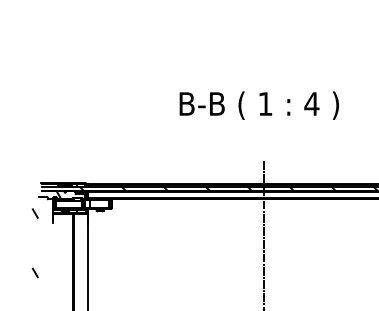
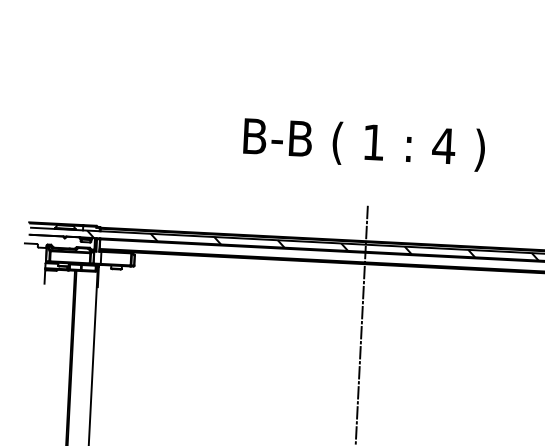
text: (258, 105) -> (363, 144), moved
hatch: (46, 234) -> (33, 300), removed

